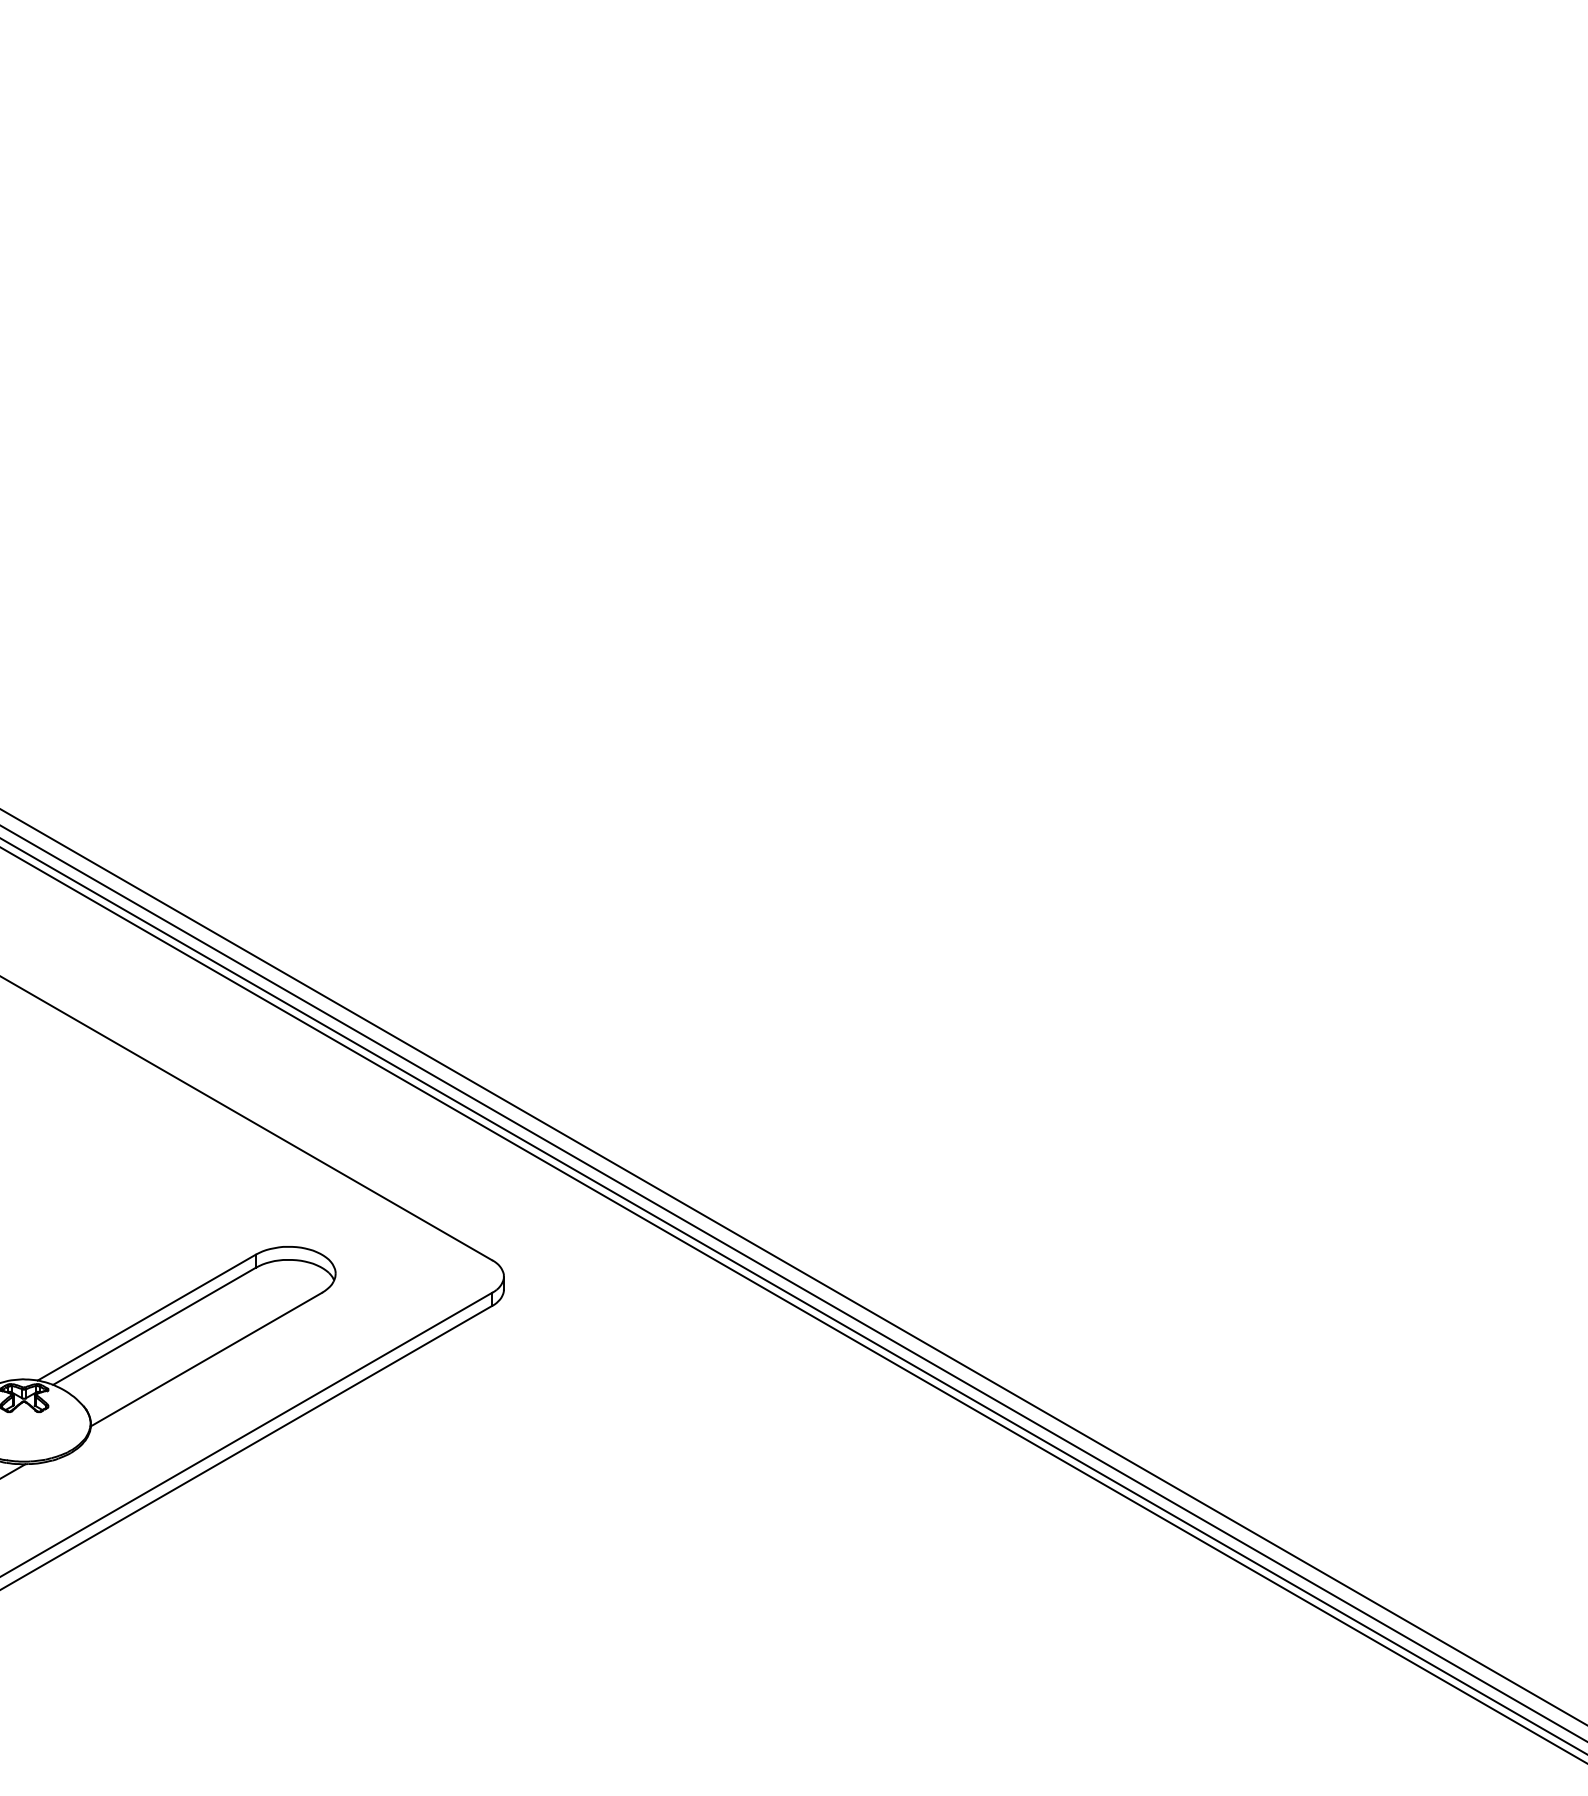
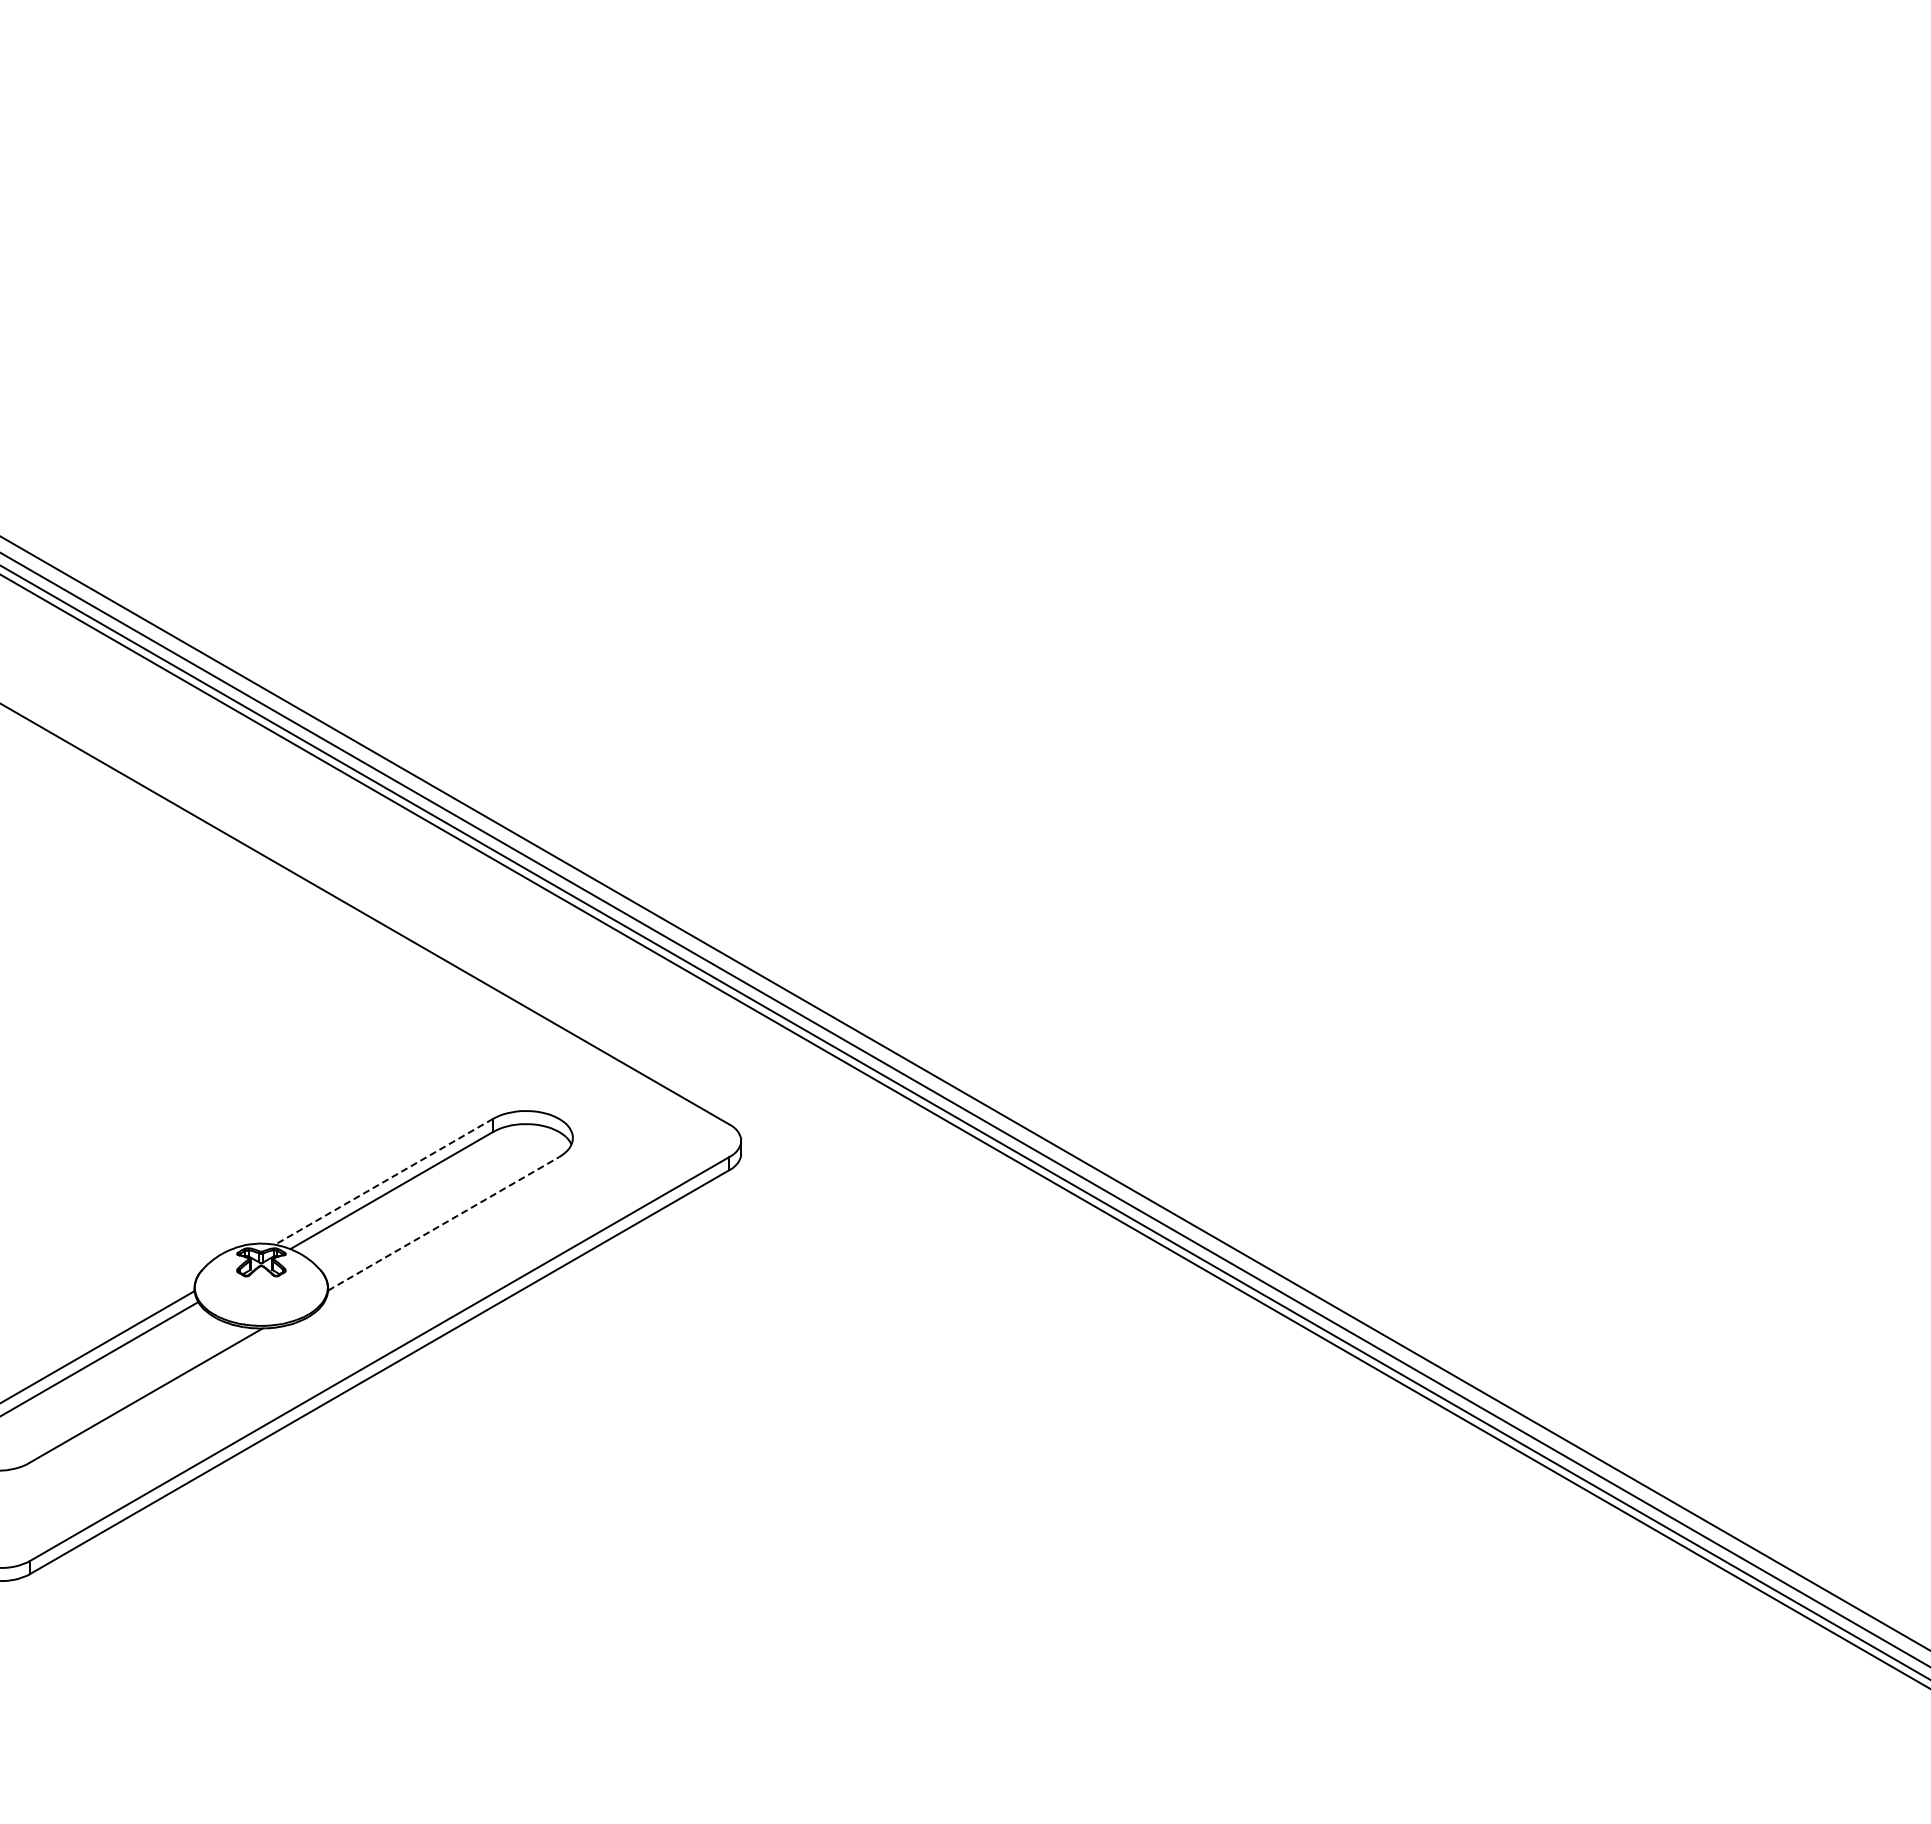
line: (147, 1317) -> (384, 1181), solid -> dashed
line: (207, 1359) -> (444, 1223), solid -> dashed

